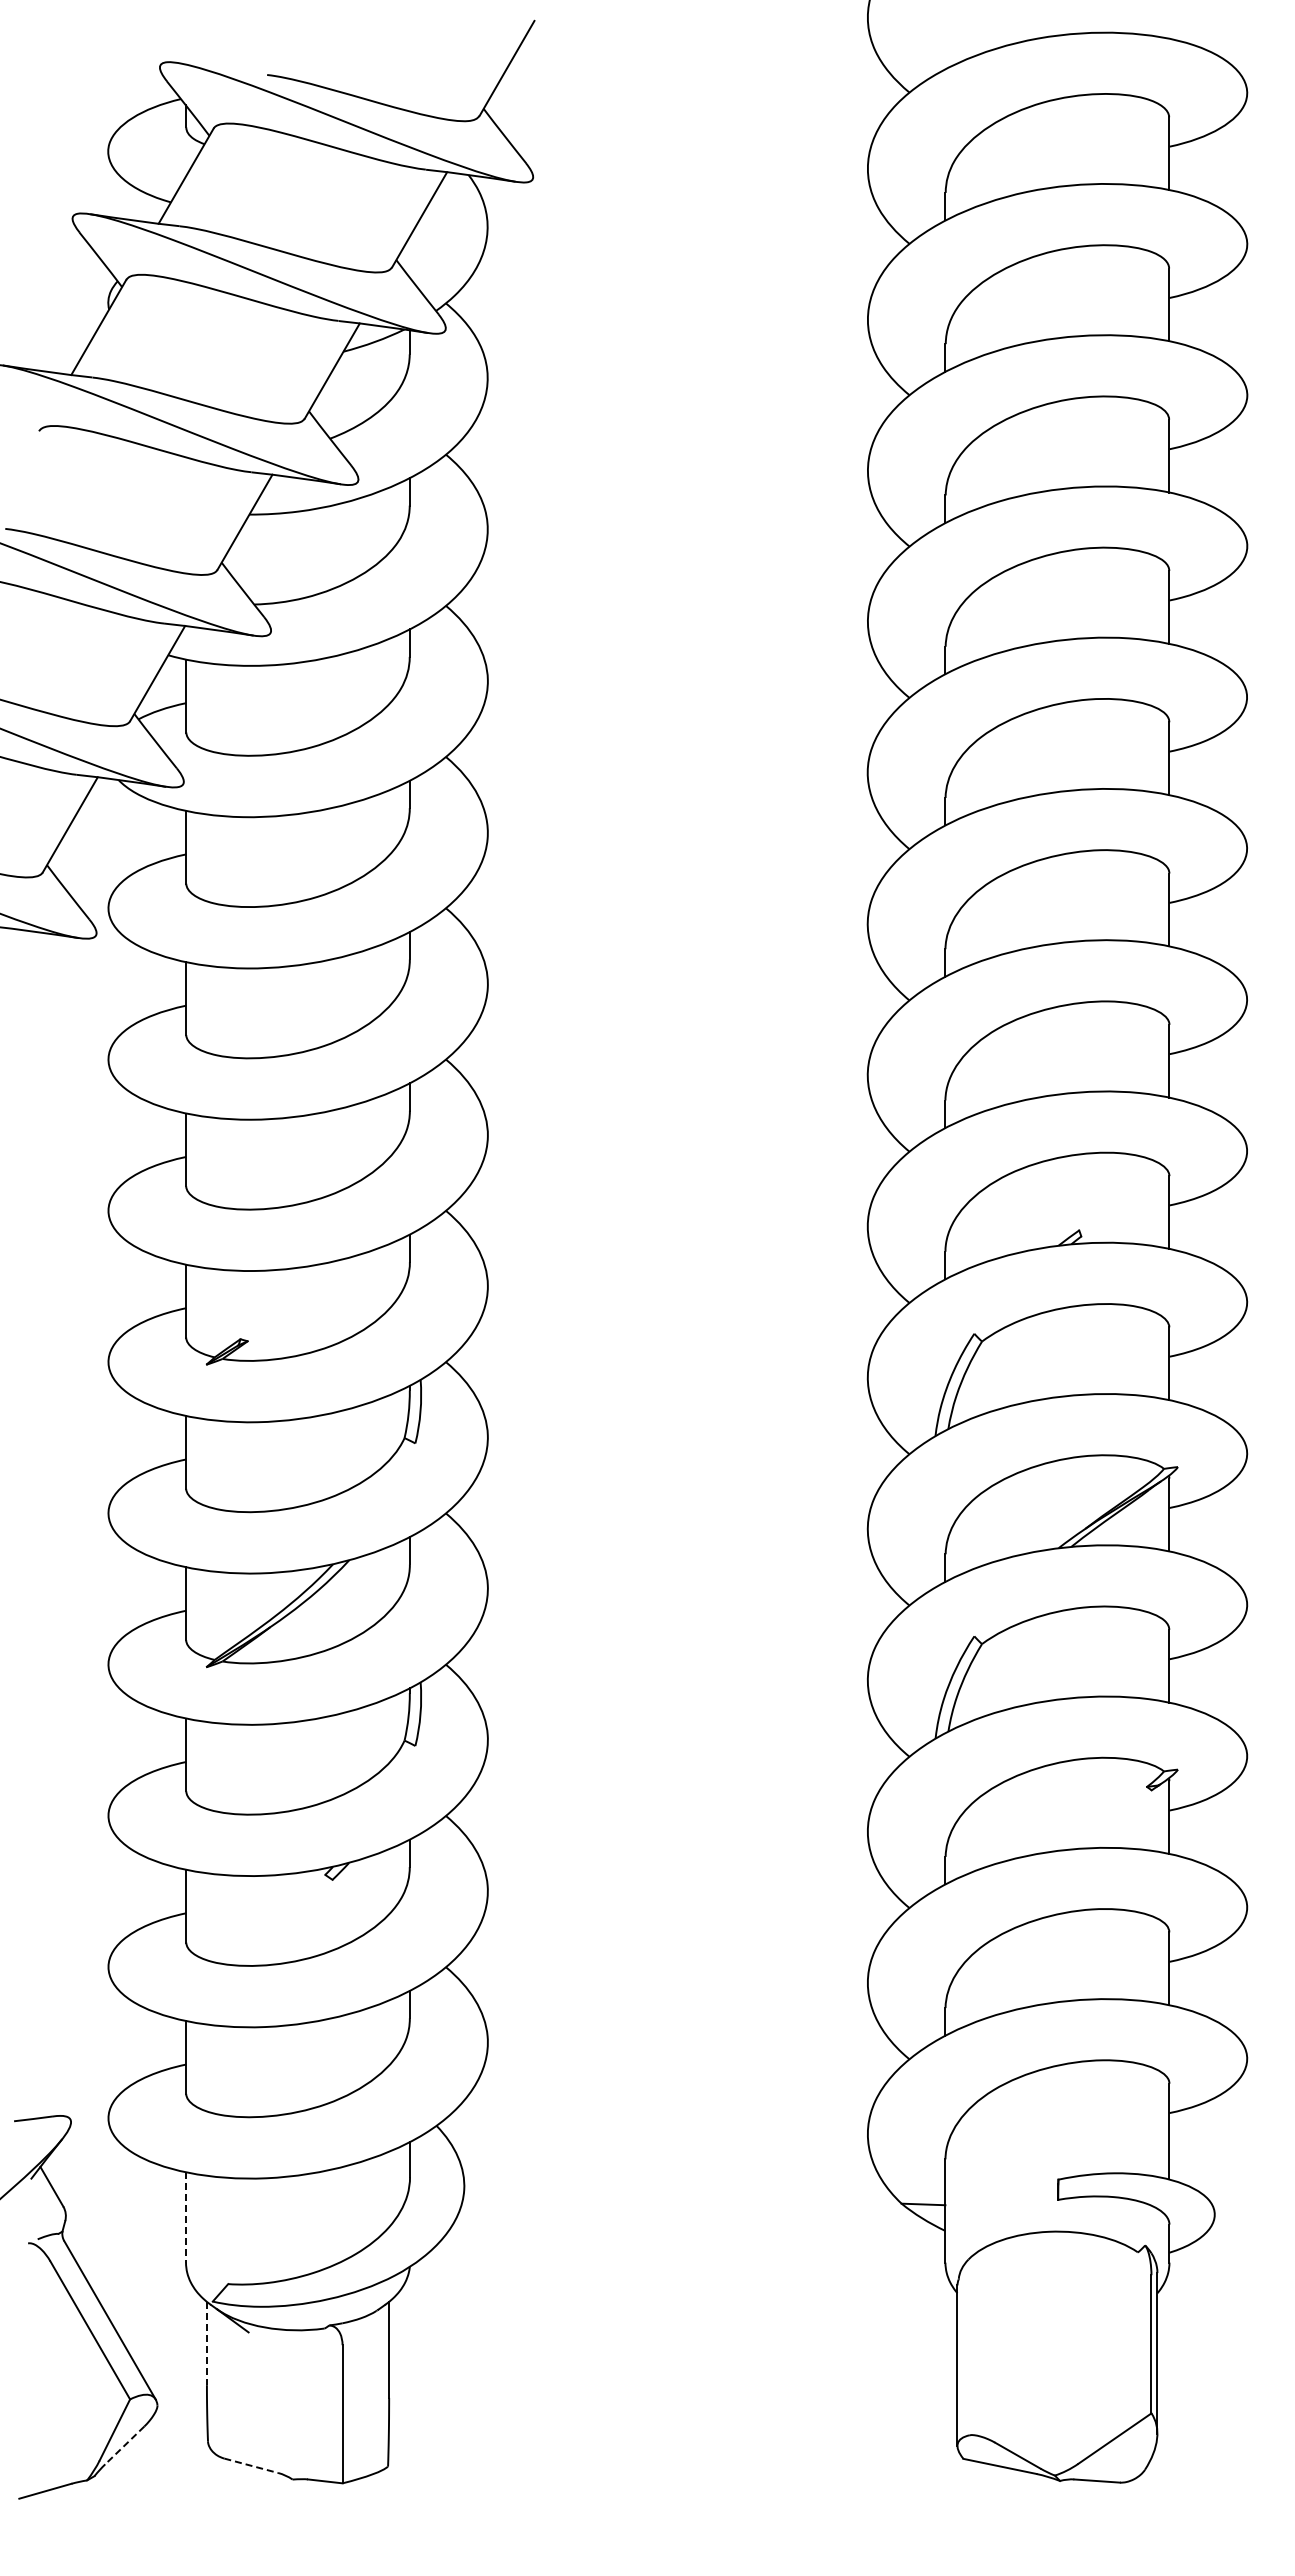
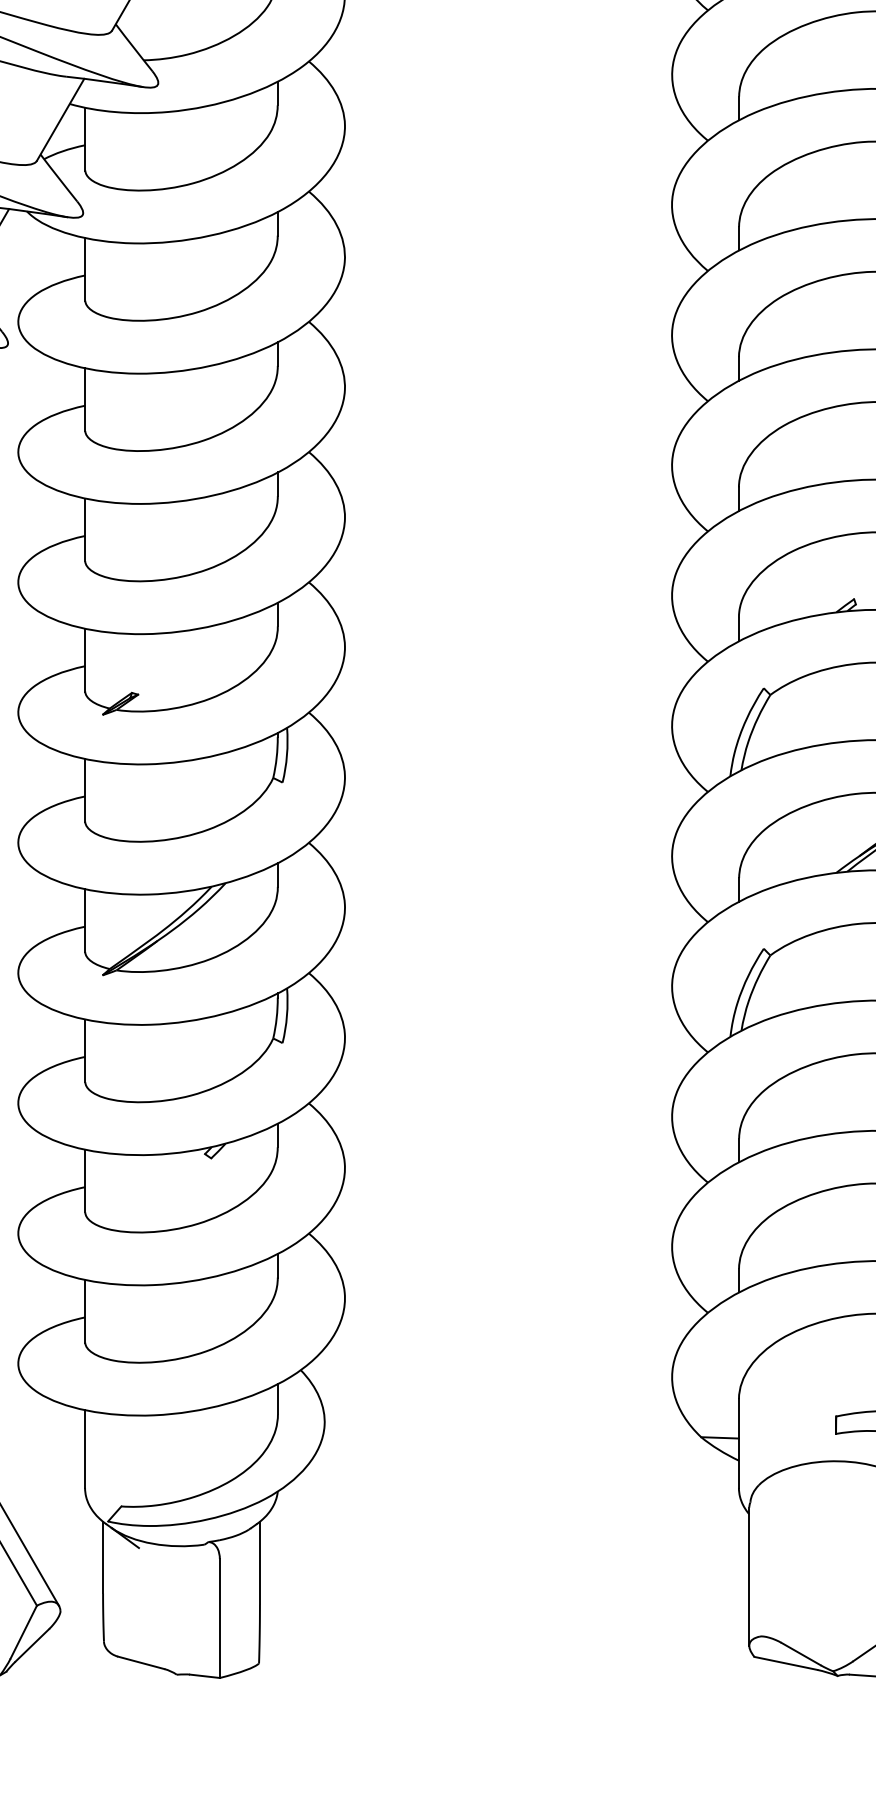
line: (186, 2218) -> (85, 1449), dashed -> solid
line: (206, 2343) -> (102, 1557), dashed -> solid
line: (124, 2445) -> (32, 1645), dashed -> solid
line: (251, 2465) -> (141, 1662), dashed -> solid

